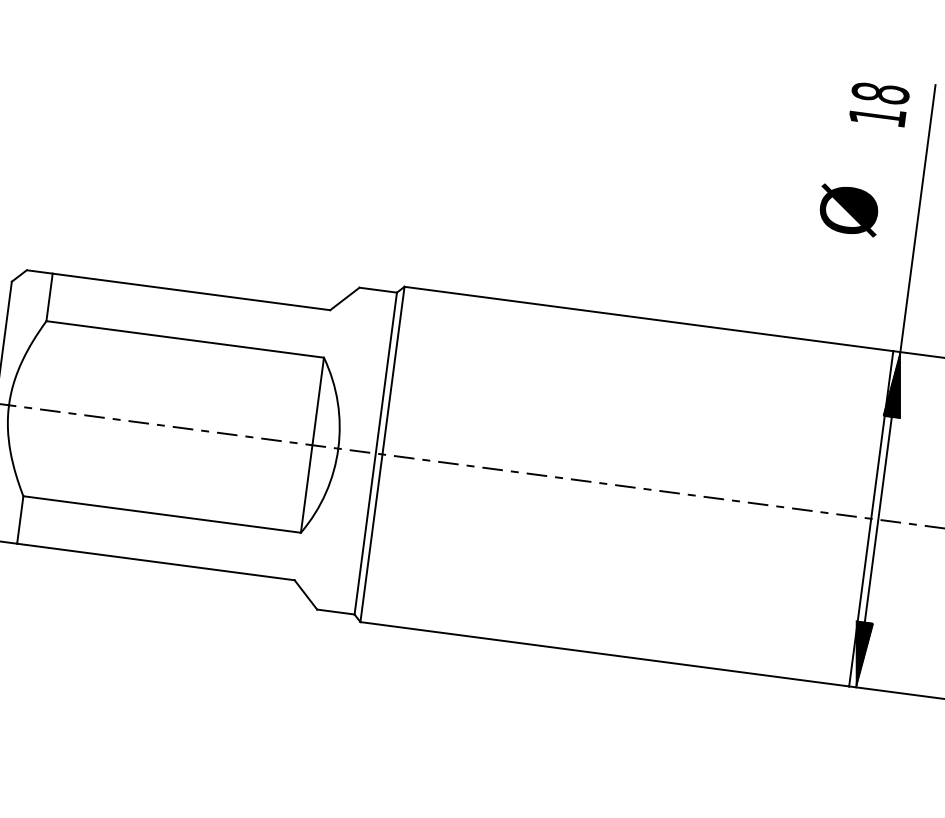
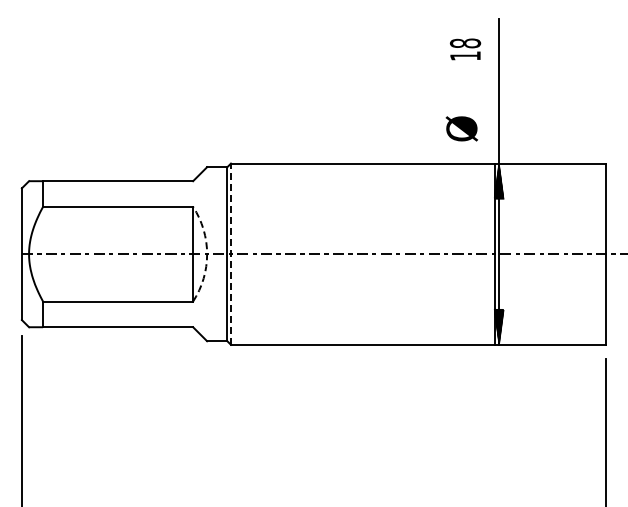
text: (879, 104) -> (465, 49), moved
text: (848, 209) -> (461, 128), moved
arc: (338, 449) -> (207, 254), solid -> dashed
line: (383, 455) -> (231, 254), solid -> dashed

